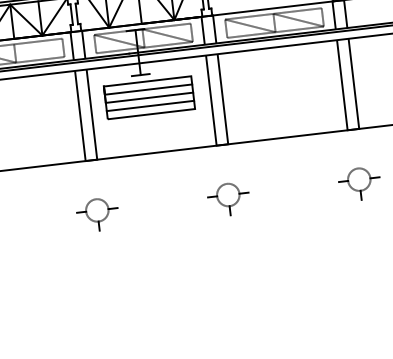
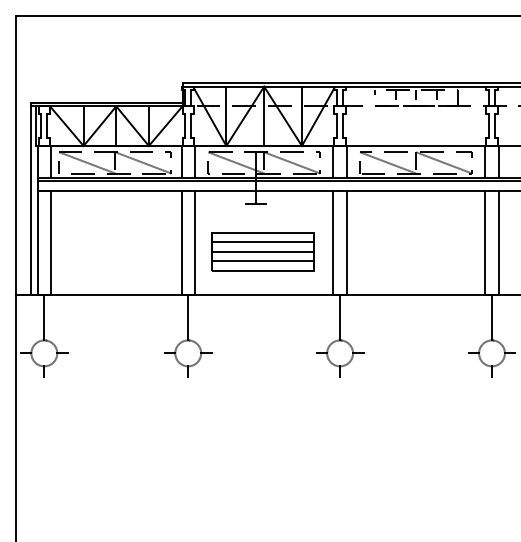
line: (39, 50) -> (143, 162), added
part: (149, 97) -> (262, 251), moved
line: (356, 148) -> (492, 317), added
line: (225, 164) -> (340, 317), added
line: (93, 179) -> (188, 317), added

